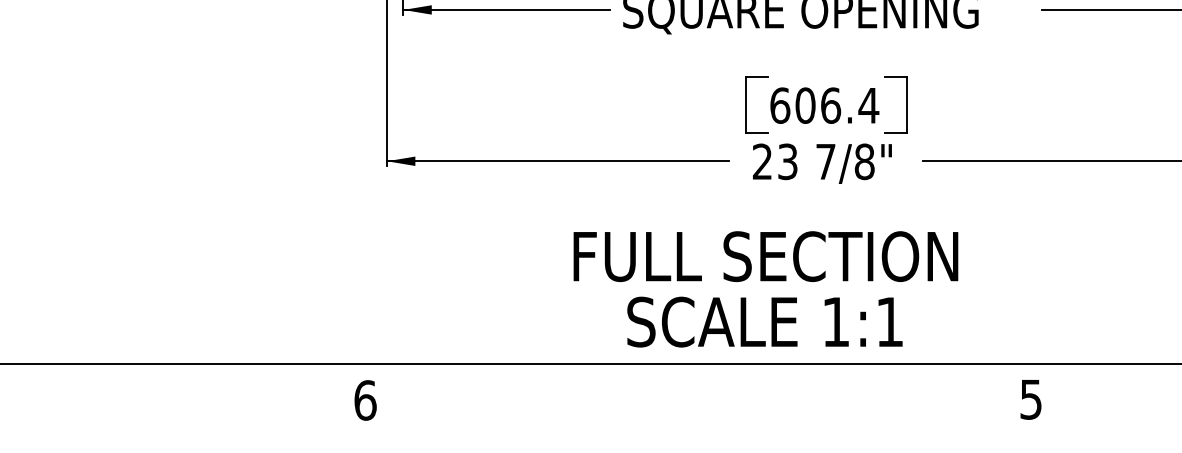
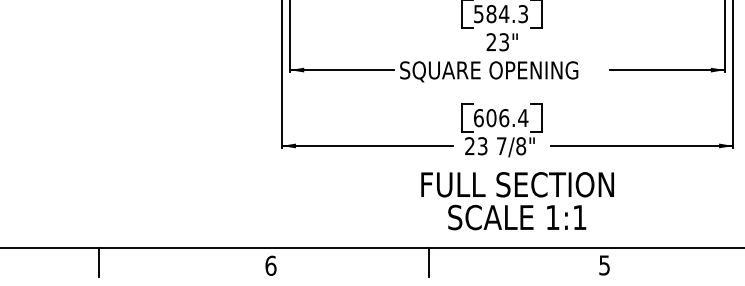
text: (765, 290) -> (517, 201), moved
line: (23, 393) -> (99, 262), added
line: (681, 393) -> (429, 262), added

